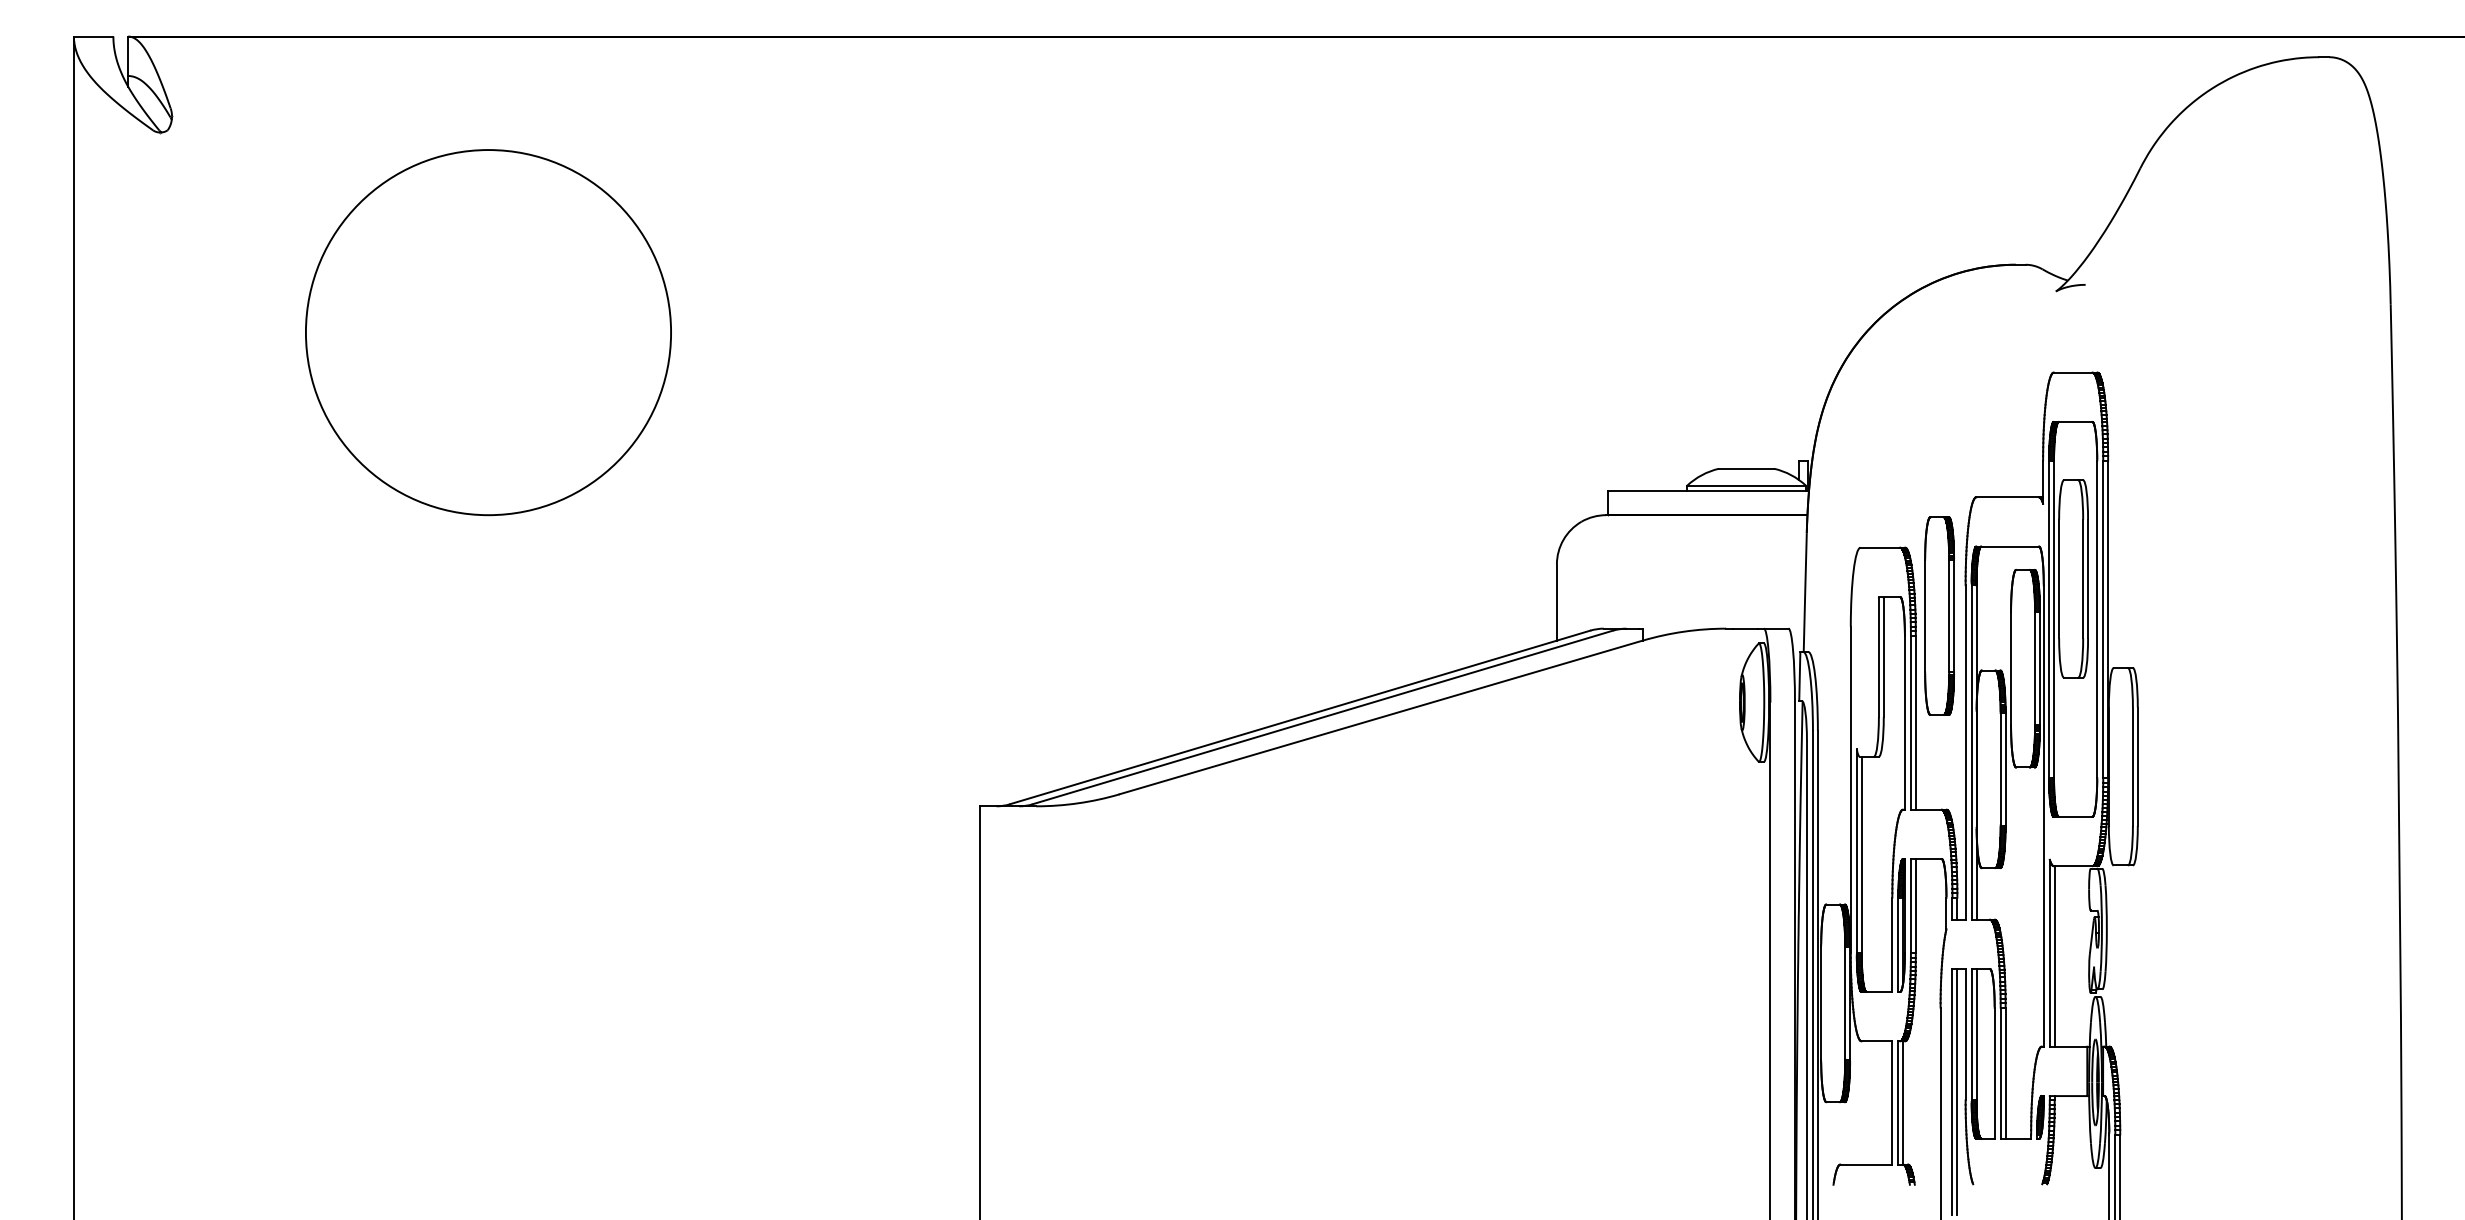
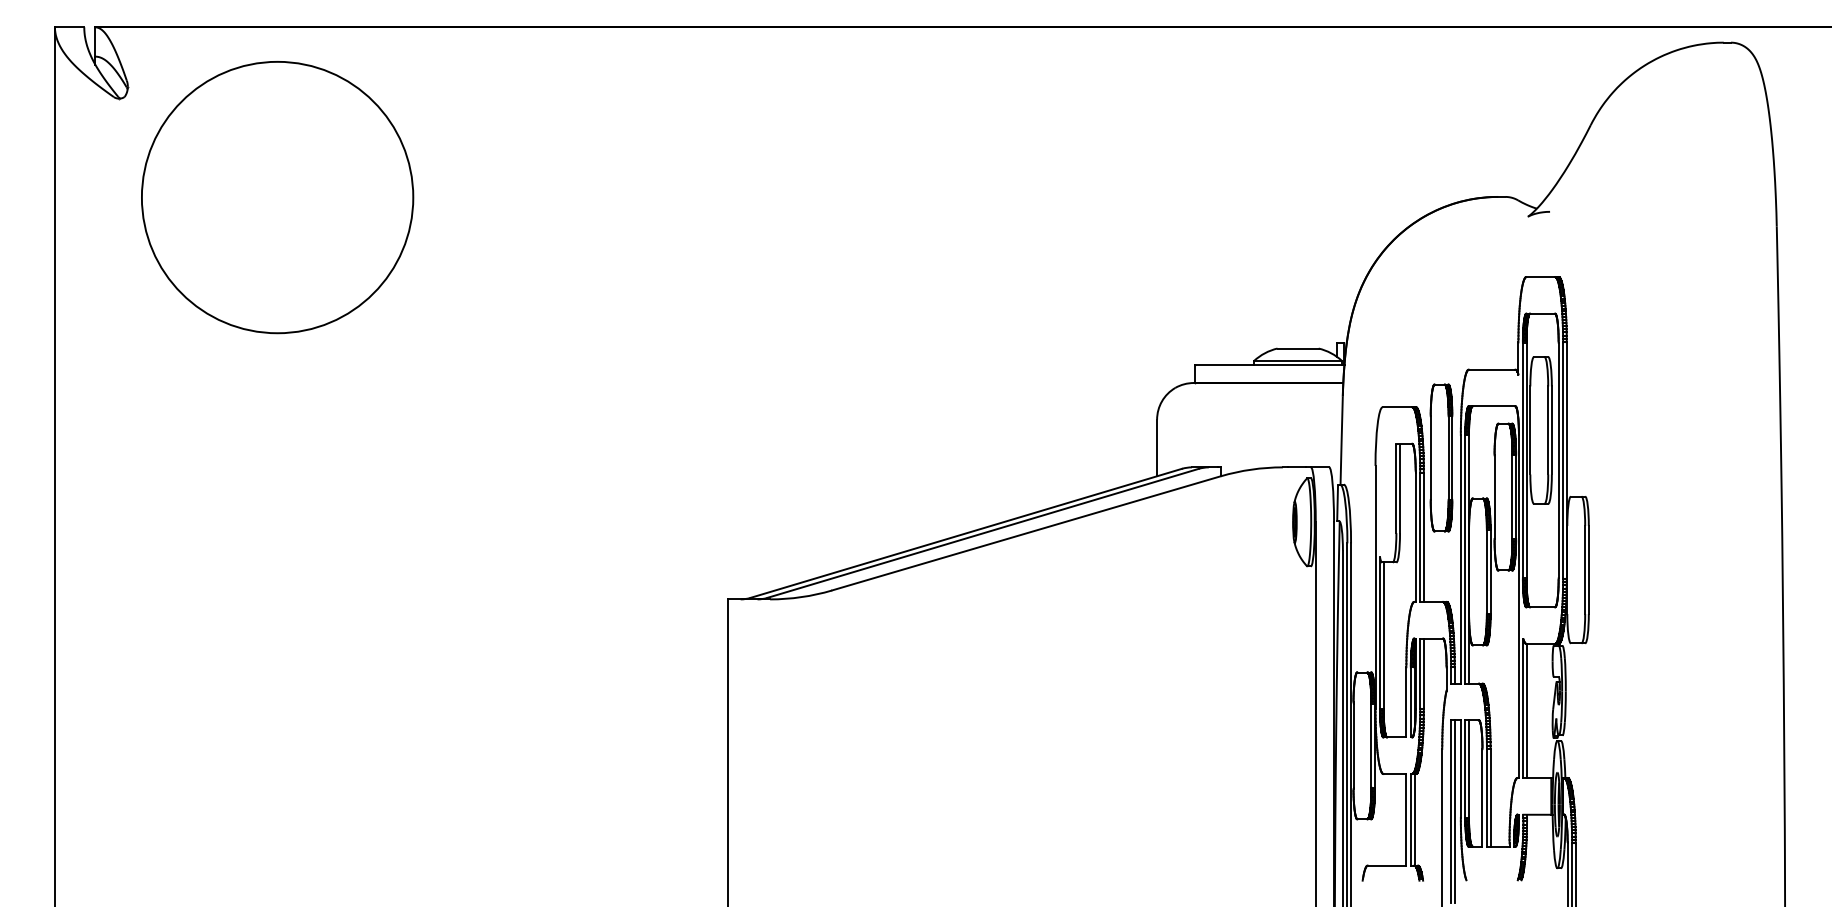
circle: (488, 332) -> (277, 197), moved

